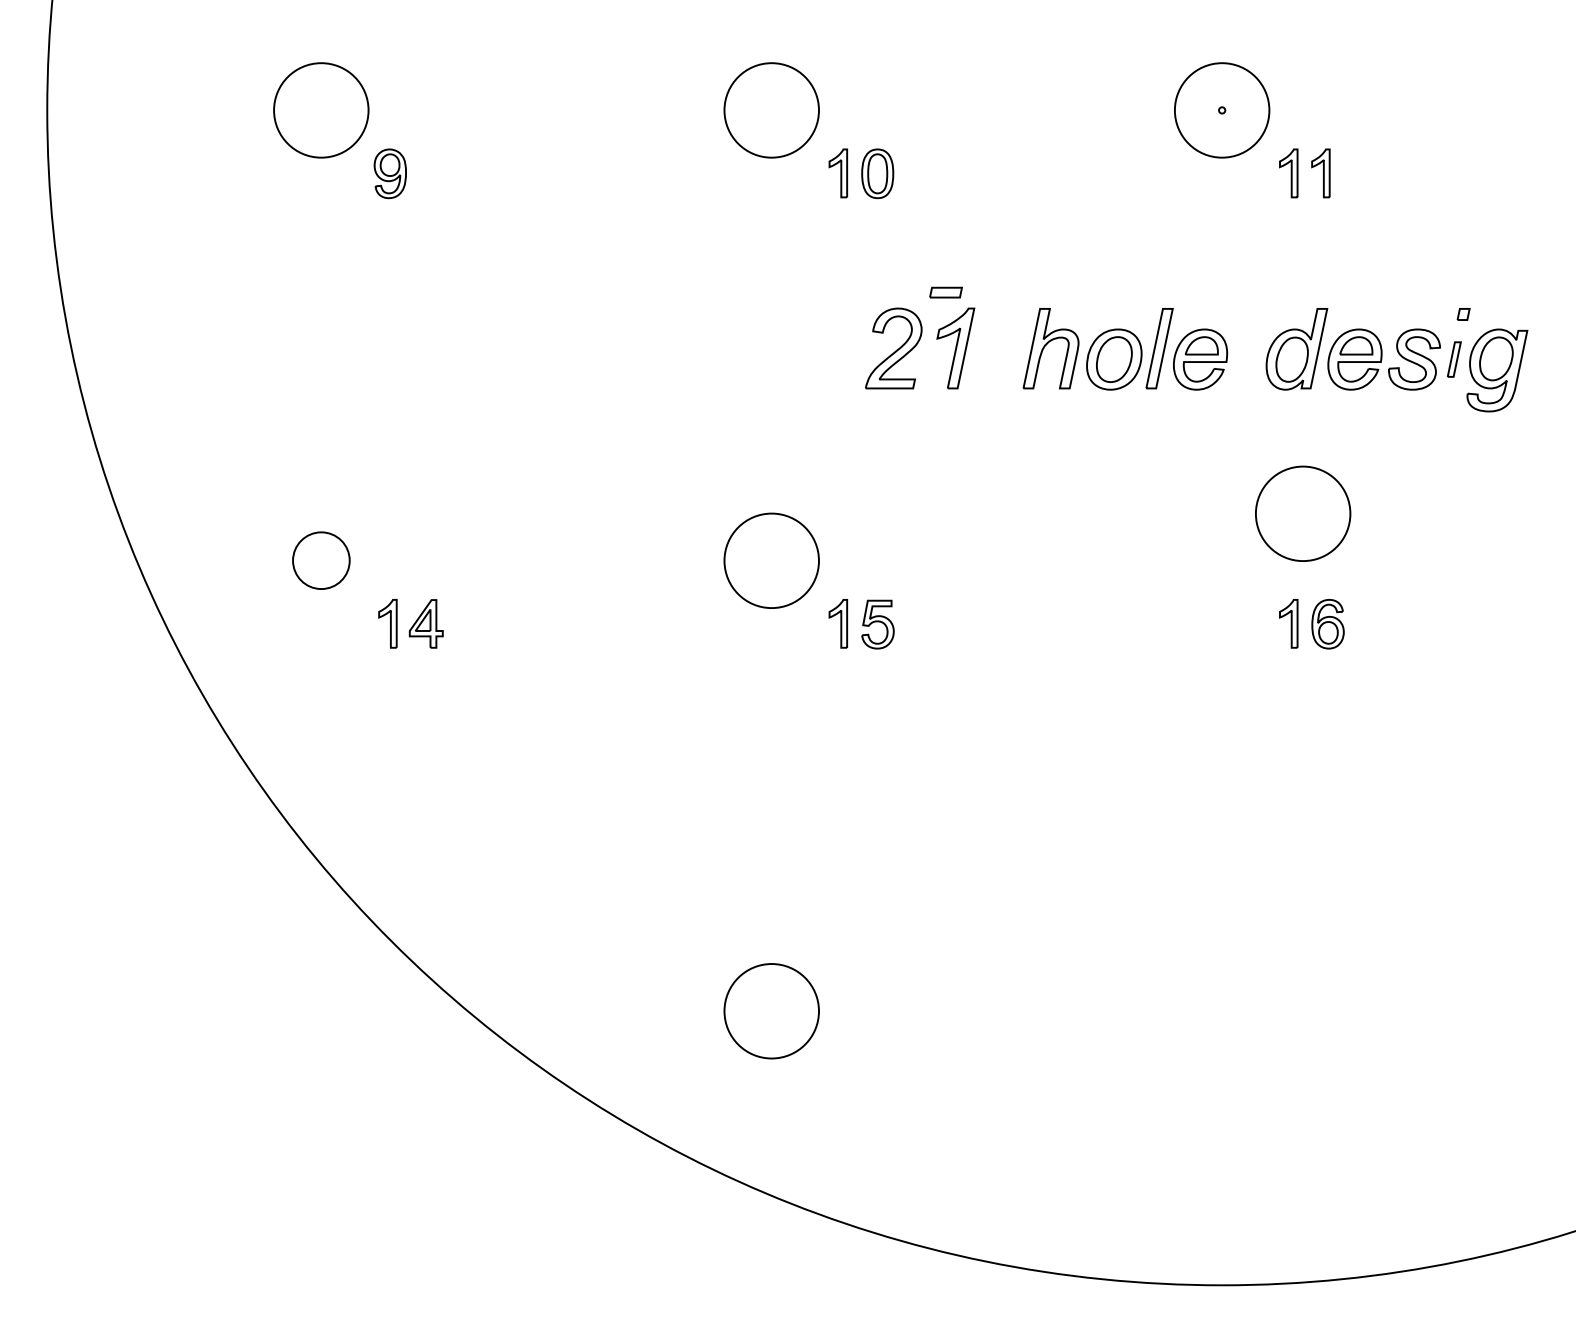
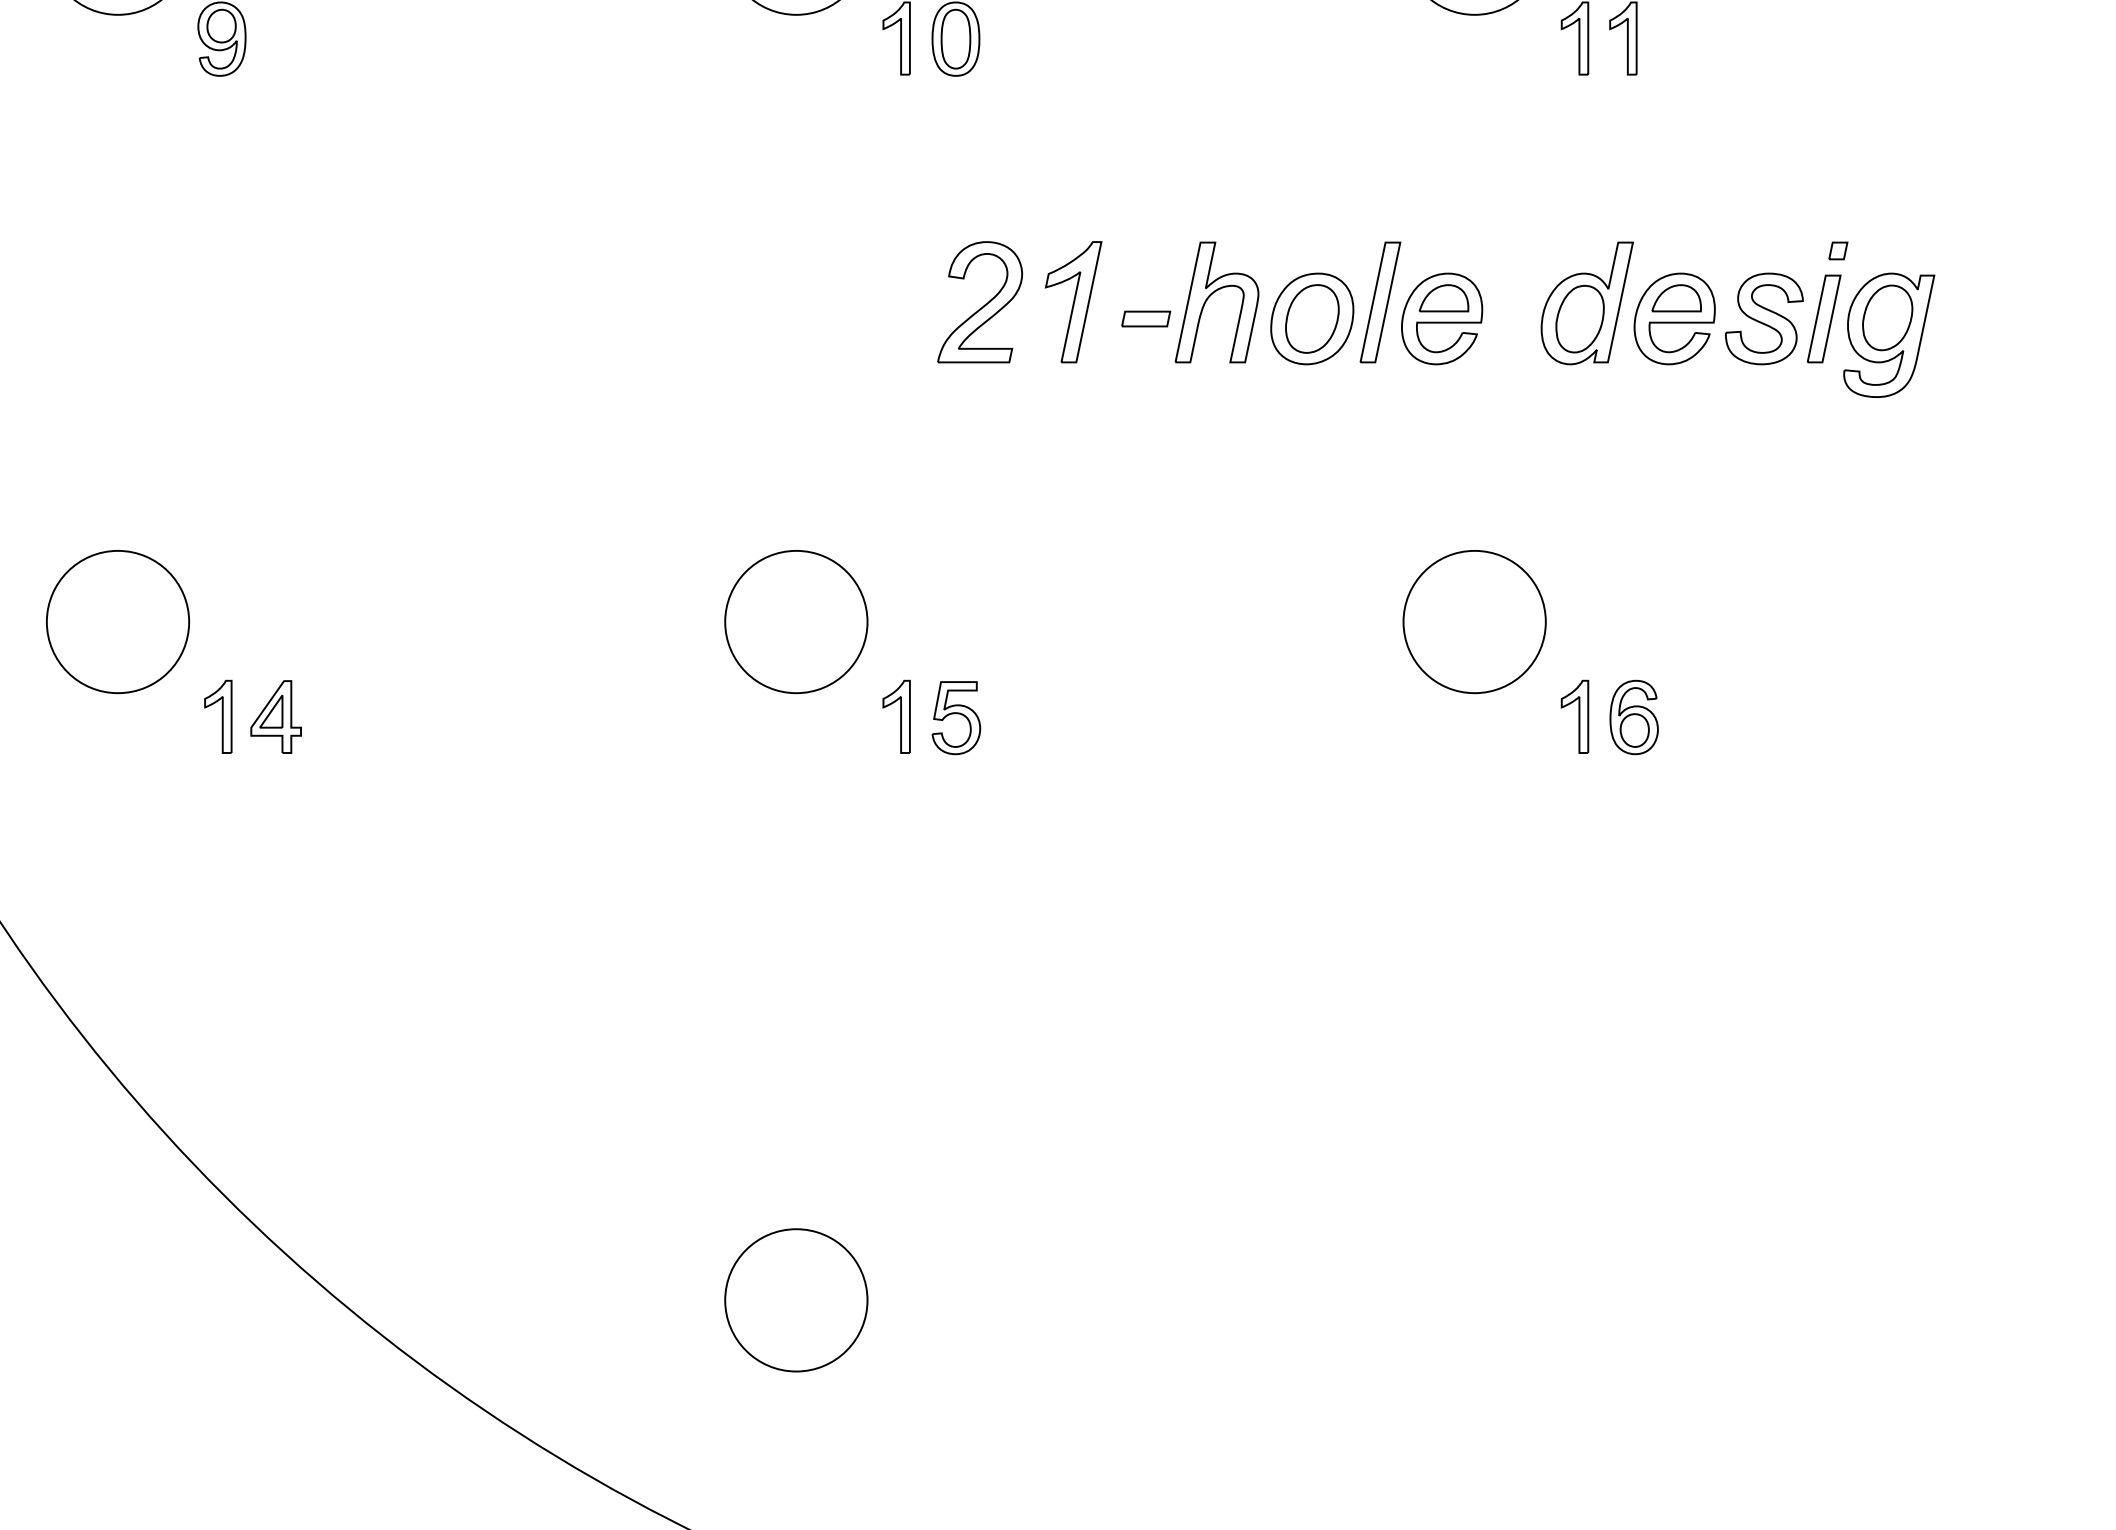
part: (945, 292) -> (1145, 318), moved
part: (1454, 359) -> (1824, 318), size x1.67
part: (1303, 513) -> (1475, 621), moved
part: (321, 560) -> (118, 621), size x1.67

